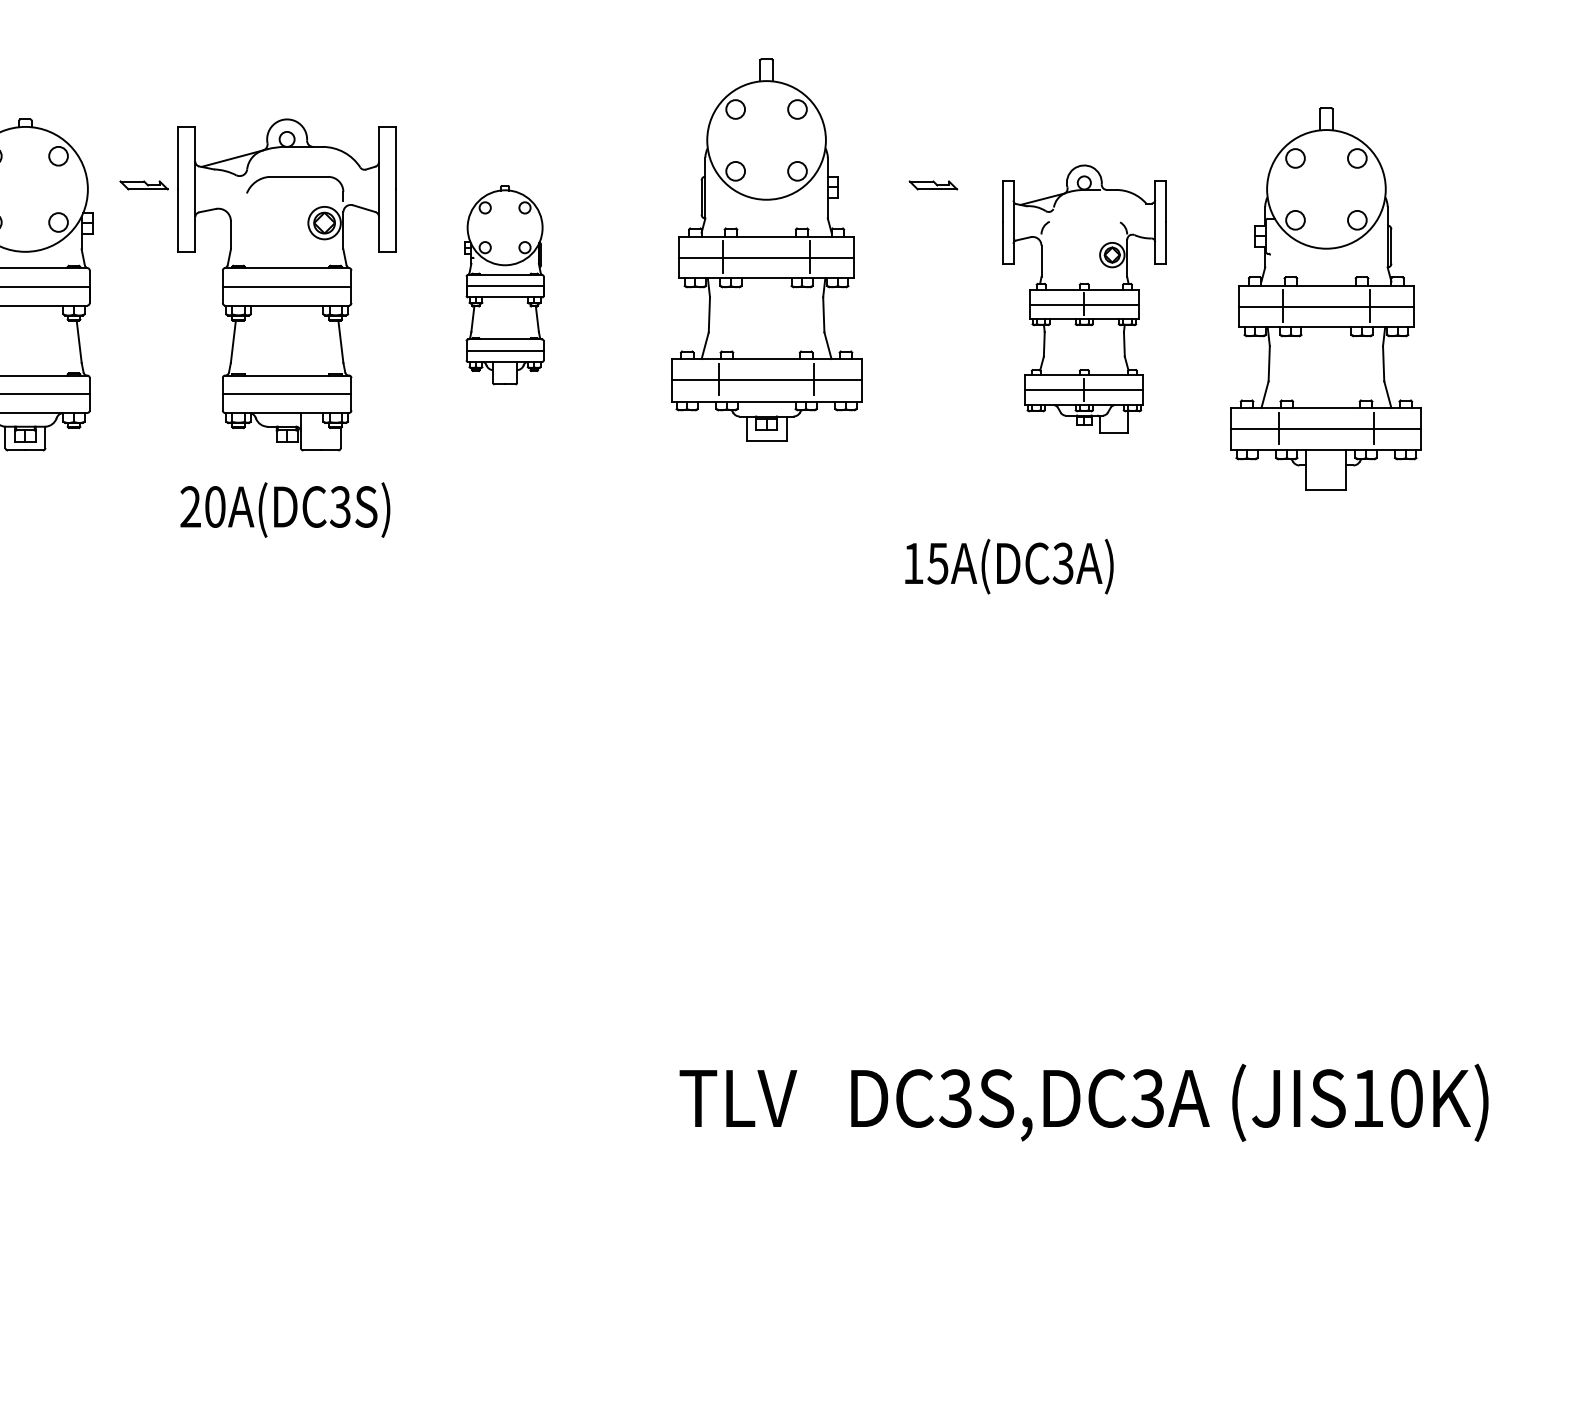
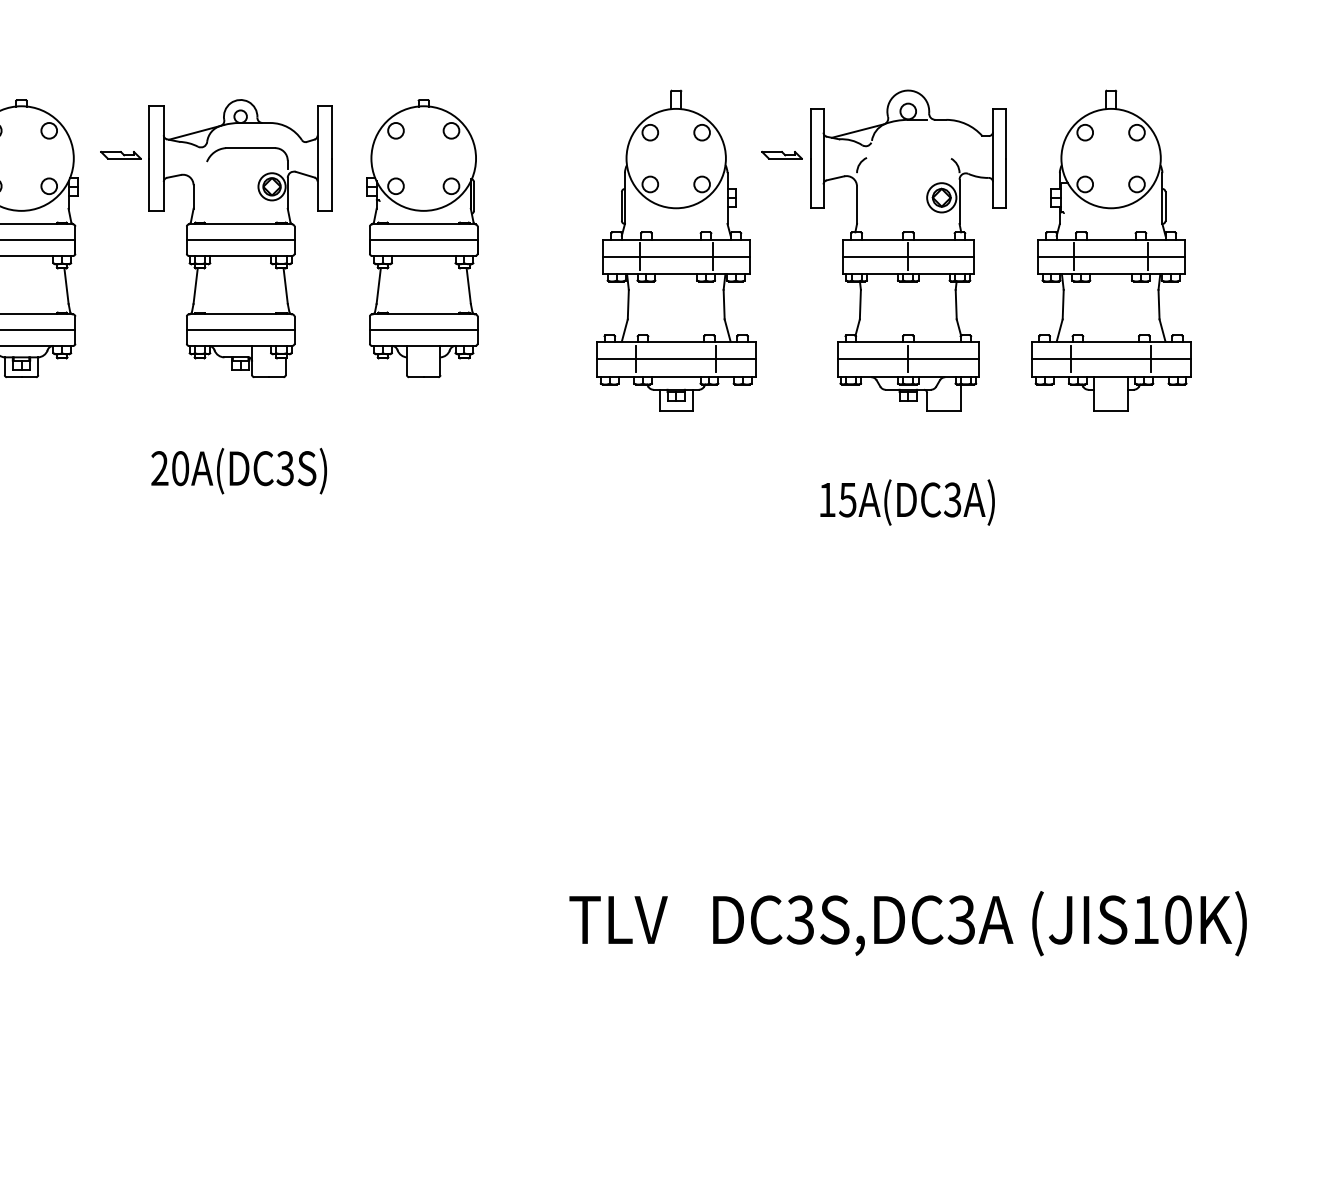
part: (766, 250) -> (676, 250), moved
part: (504, 284) -> (422, 238), size x1.67
part: (1084, 299) -> (908, 250), size x1.43
text: (284, 509) -> (238, 470), moved
text: (1009, 566) -> (907, 502), moved

